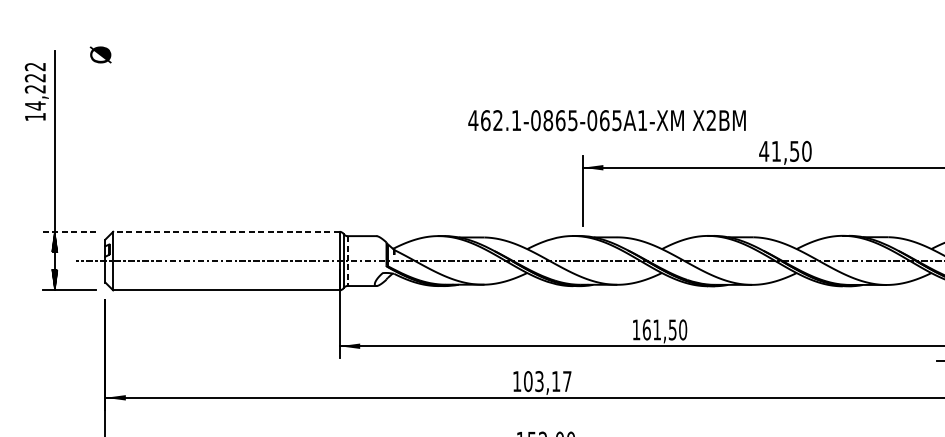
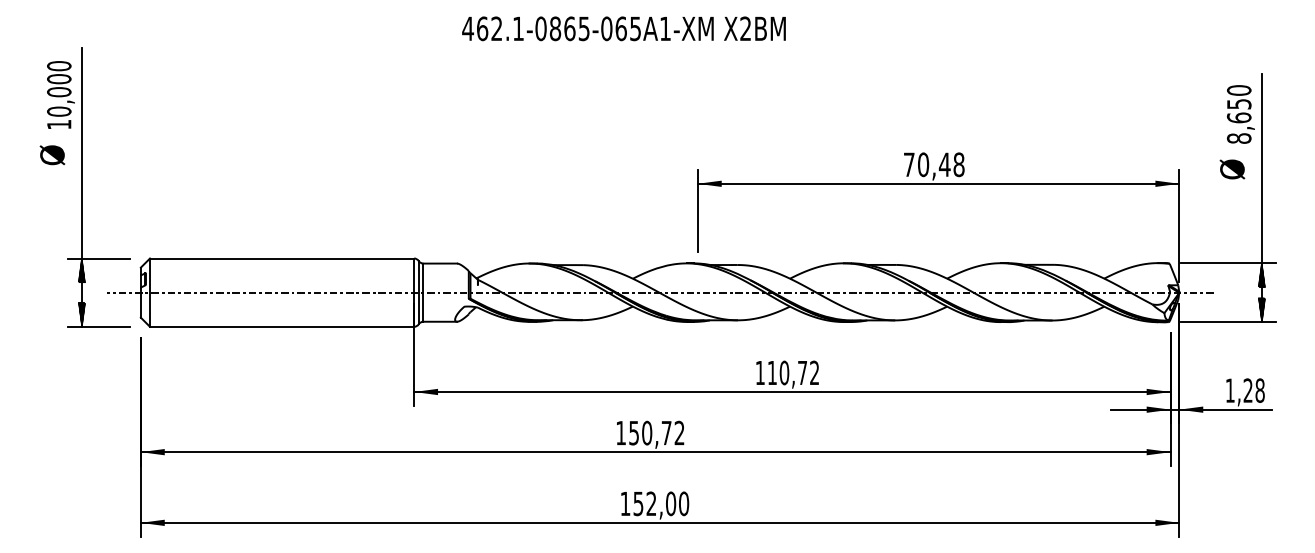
text: (100, 55) -> (52, 155), moved
text: (35, 86) -> (59, 89), 14,222 -> 10,000
text: (606, 120) -> (623, 28), moved
text: (784, 151) -> (933, 164), 41,50 -> 70,48
line: (69, 231) -> (99, 258), dashed -> solid
line: (225, 231) -> (281, 258), dashed -> solid
line: (347, 261) -> (423, 293), dashed -> solid
text: (664, 329) -> (793, 372), 161,50 -> 110,72
text: (547, 380) -> (656, 432), 103,17 -> 150,72

